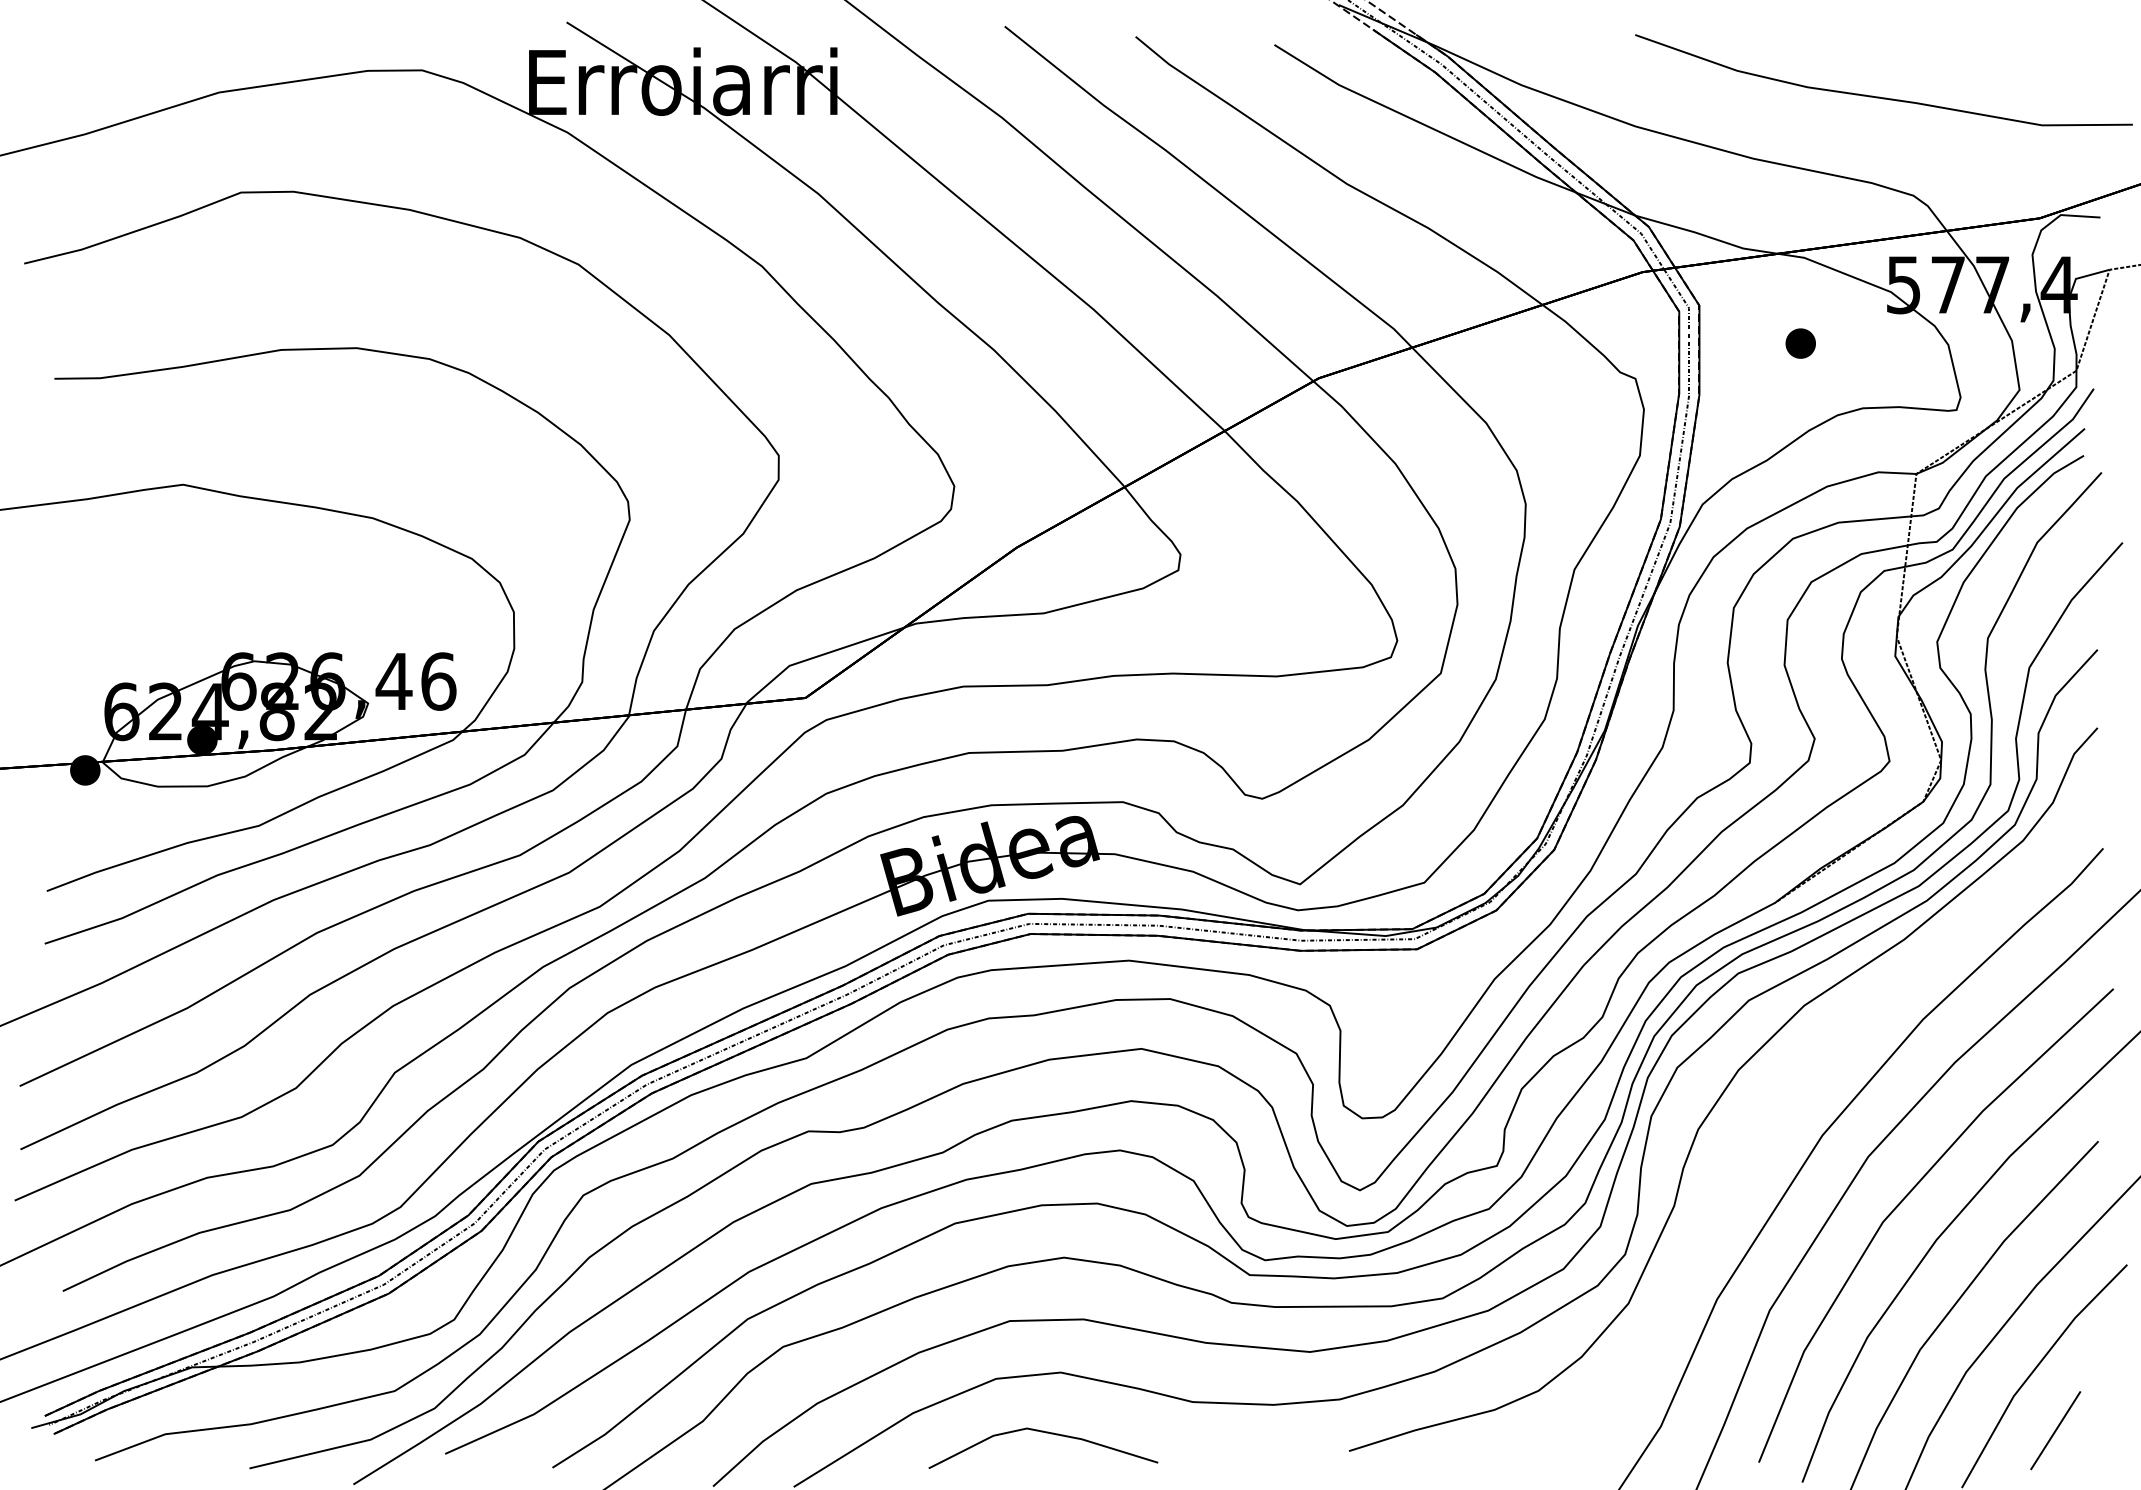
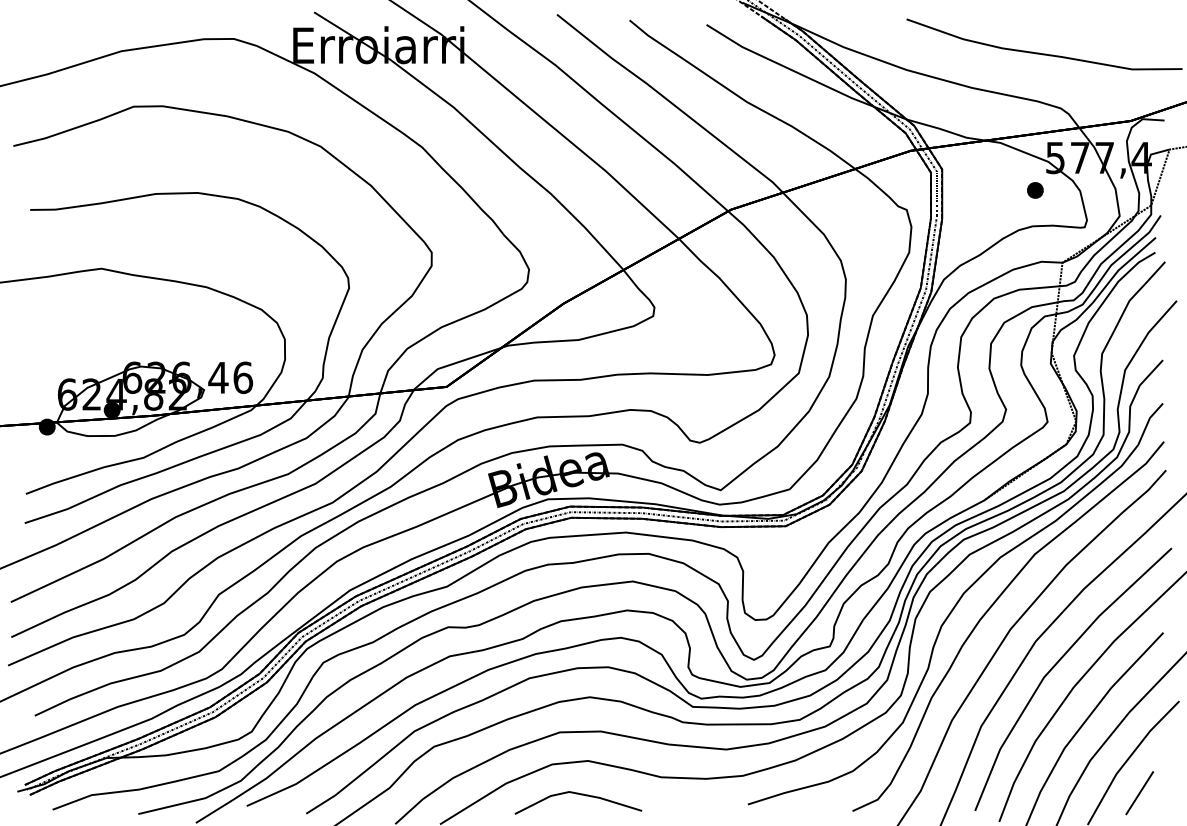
part: (1800, 343) -> (1035, 190), moved
part: (1784, 1101) -> (989, 610), added

